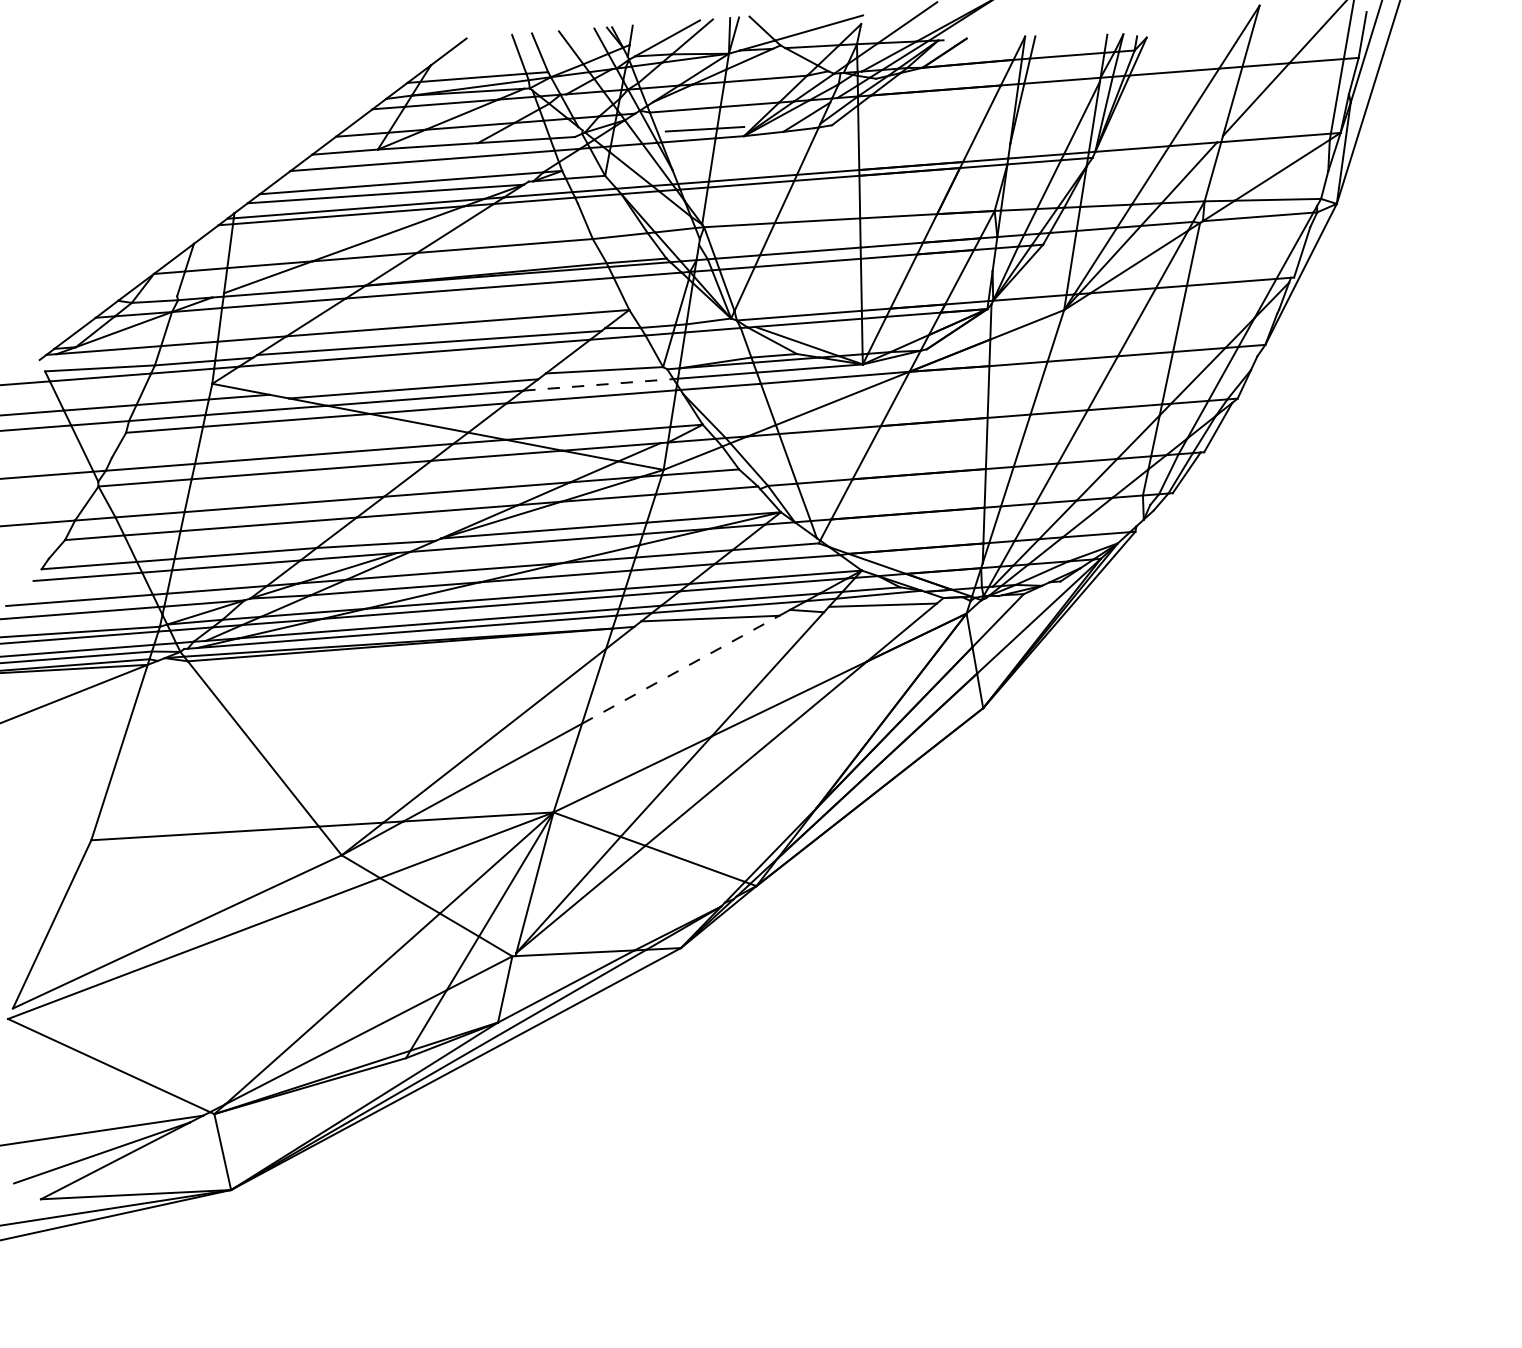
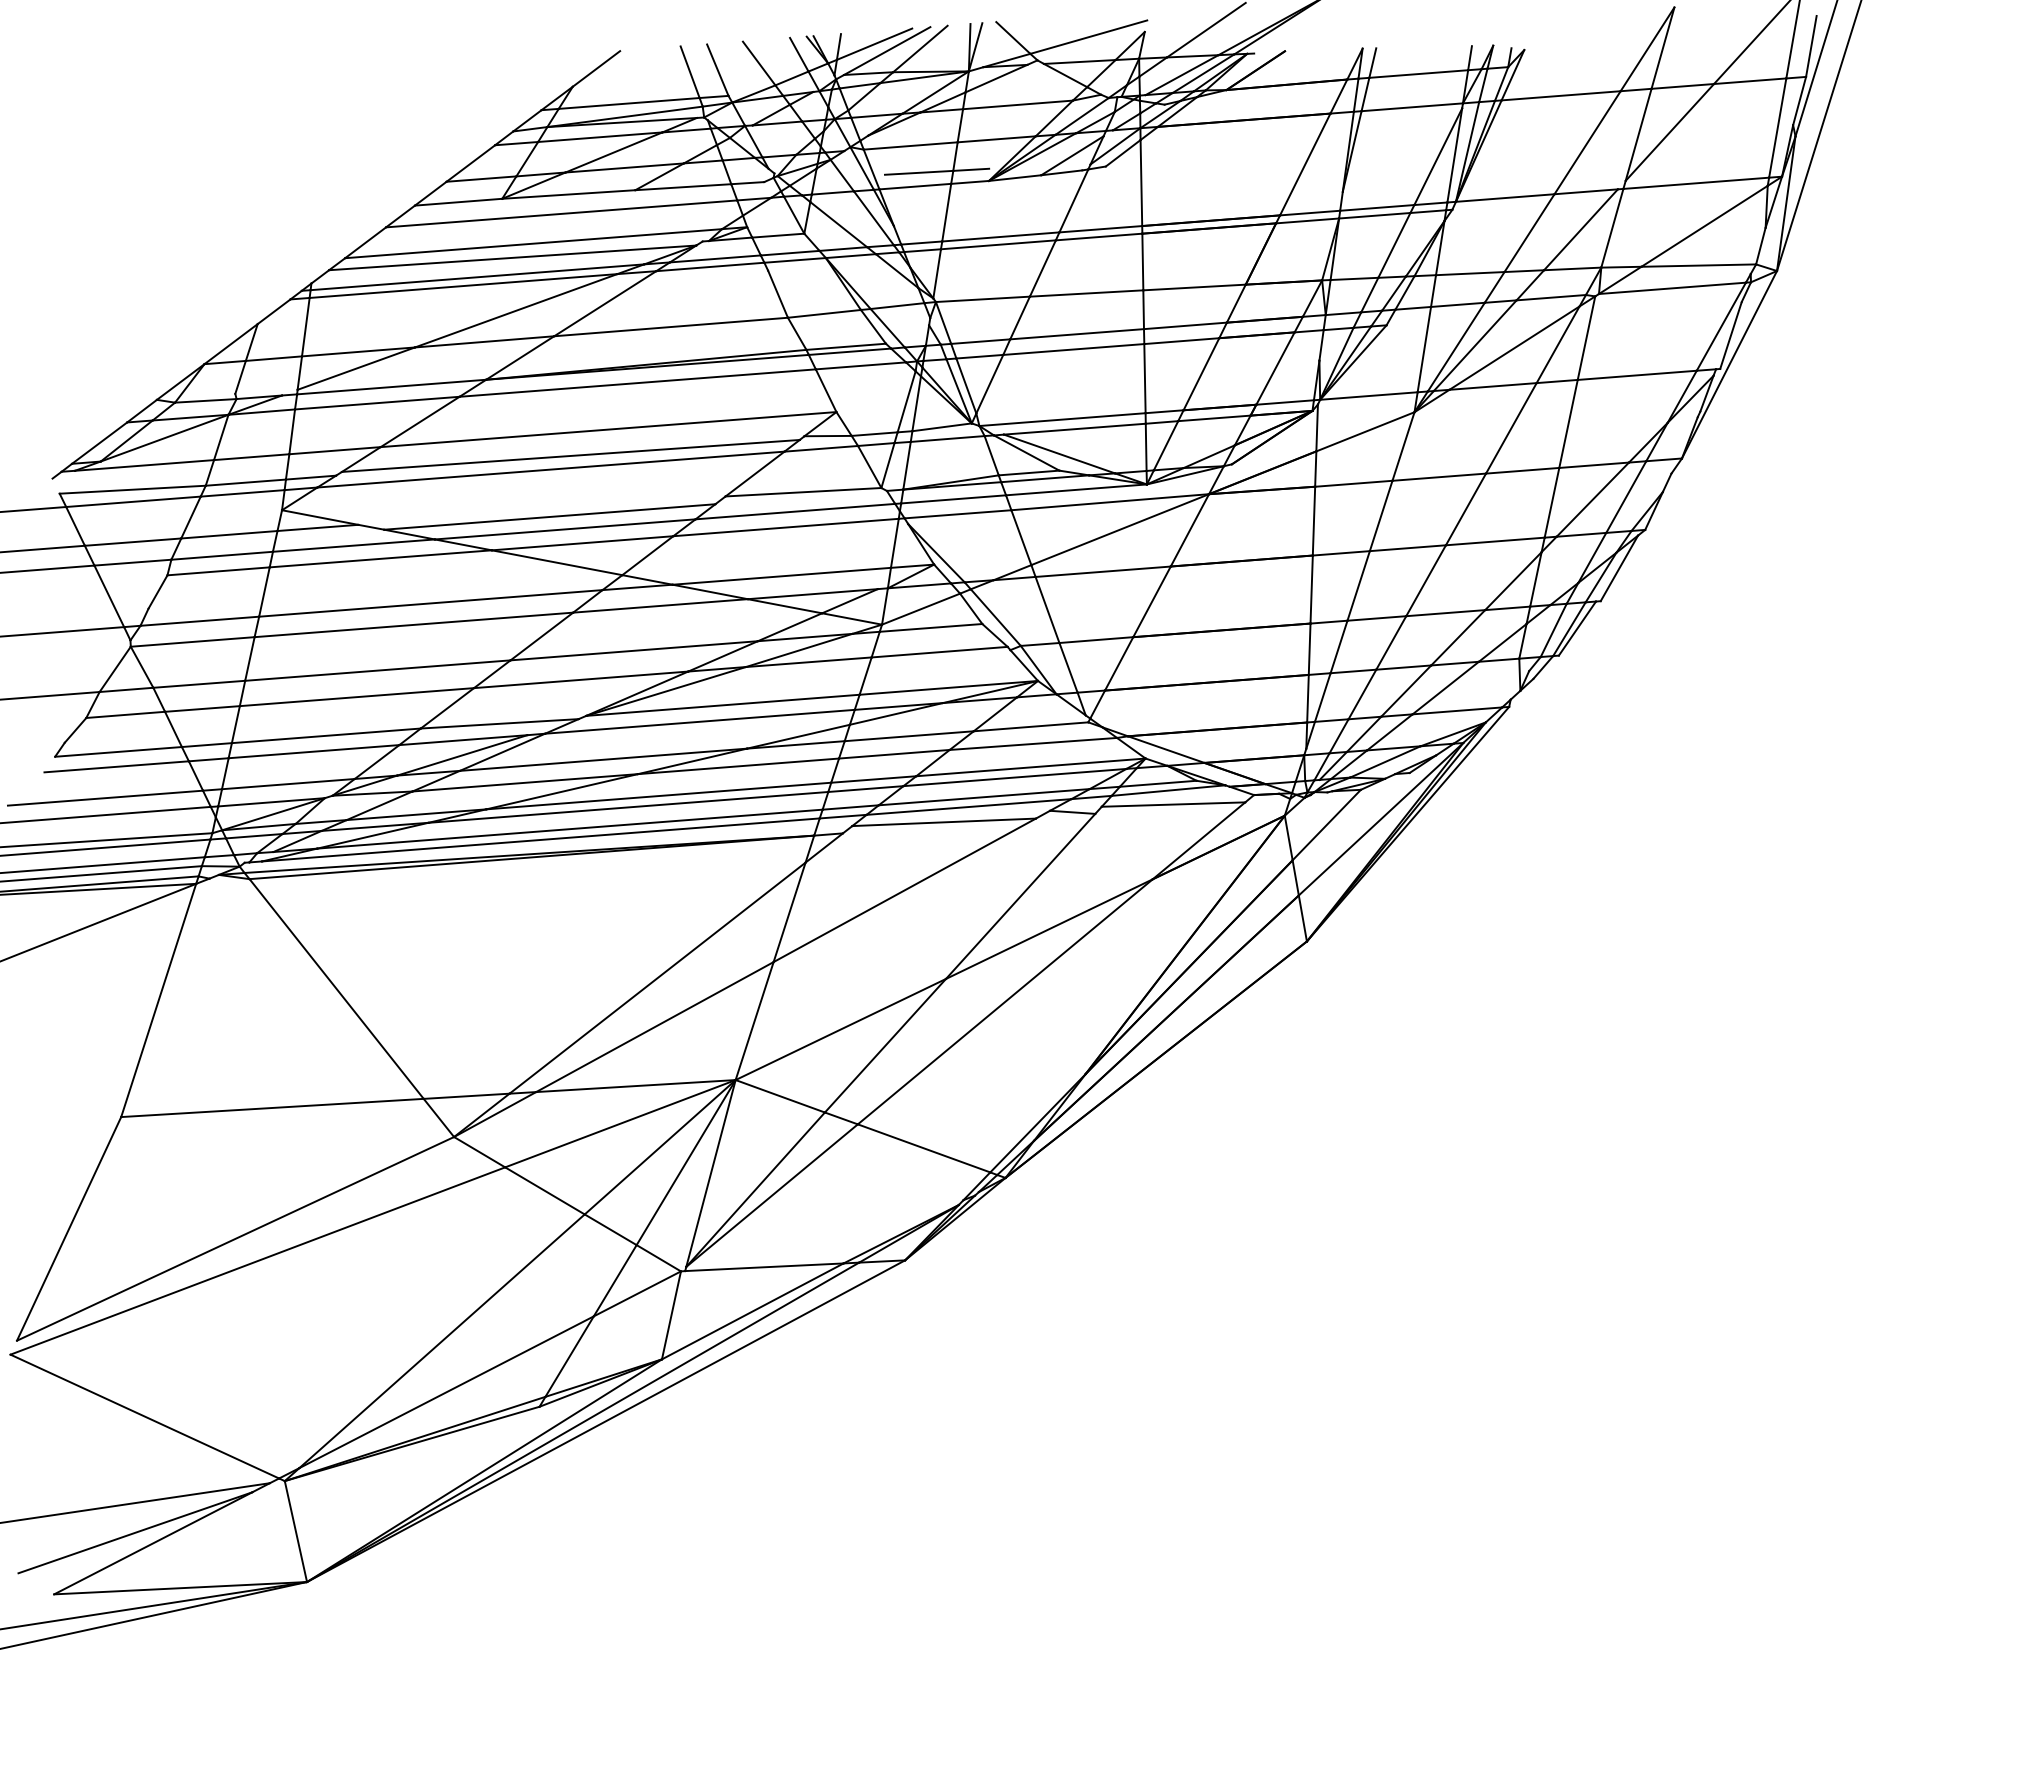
line: (657, 32) -> (874, 43), added
line: (598, 384) -> (795, 511), dashed -> solid
line: (681, 669) -> (905, 890), dashed -> solid

